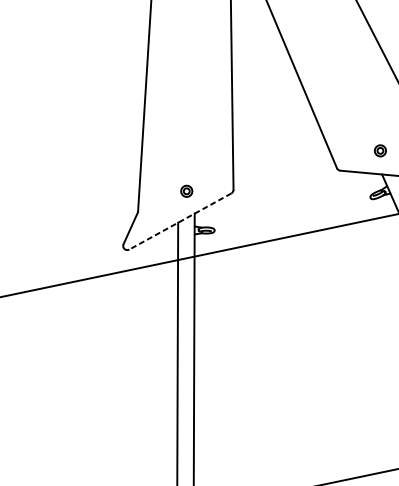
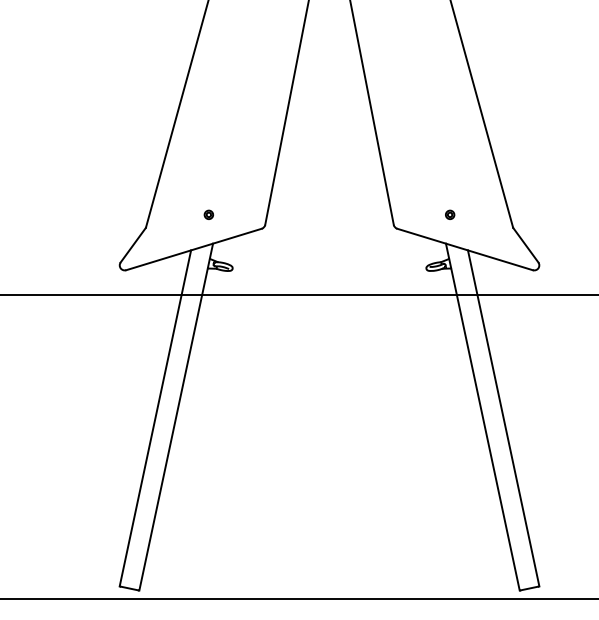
part: (380, 150) -> (450, 214), size x0.62
part: (186, 190) -> (208, 214), size x0.62
line: (180, 221) -> (194, 249), dashed -> solid

